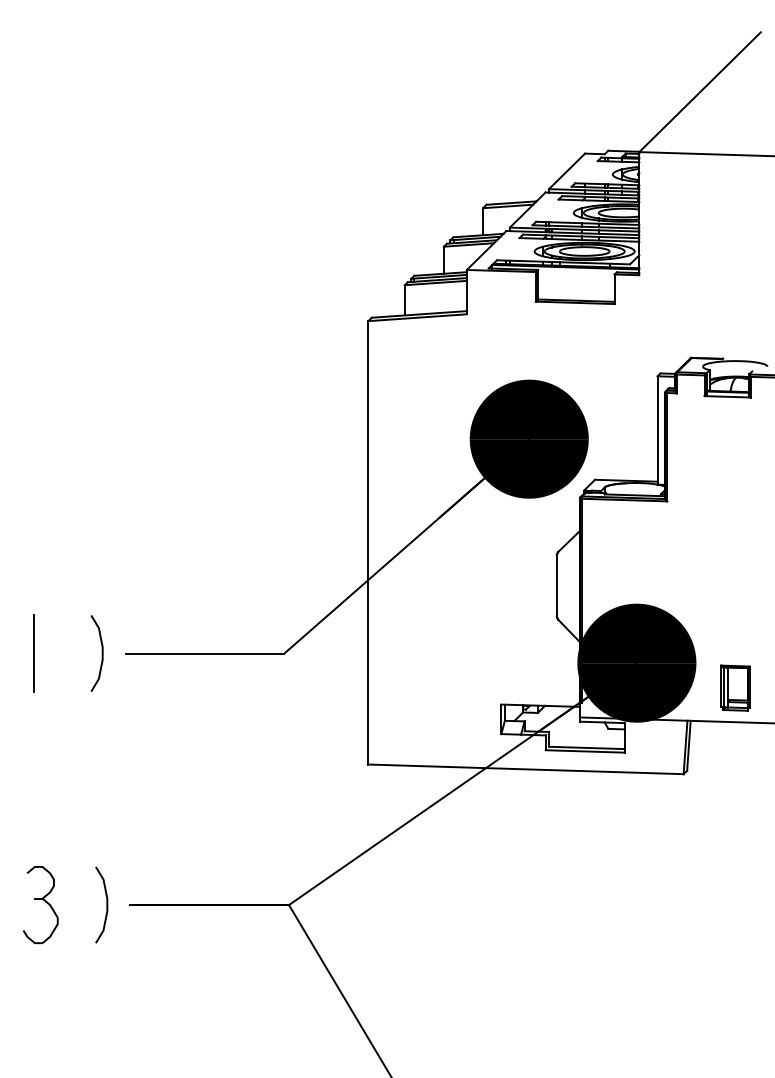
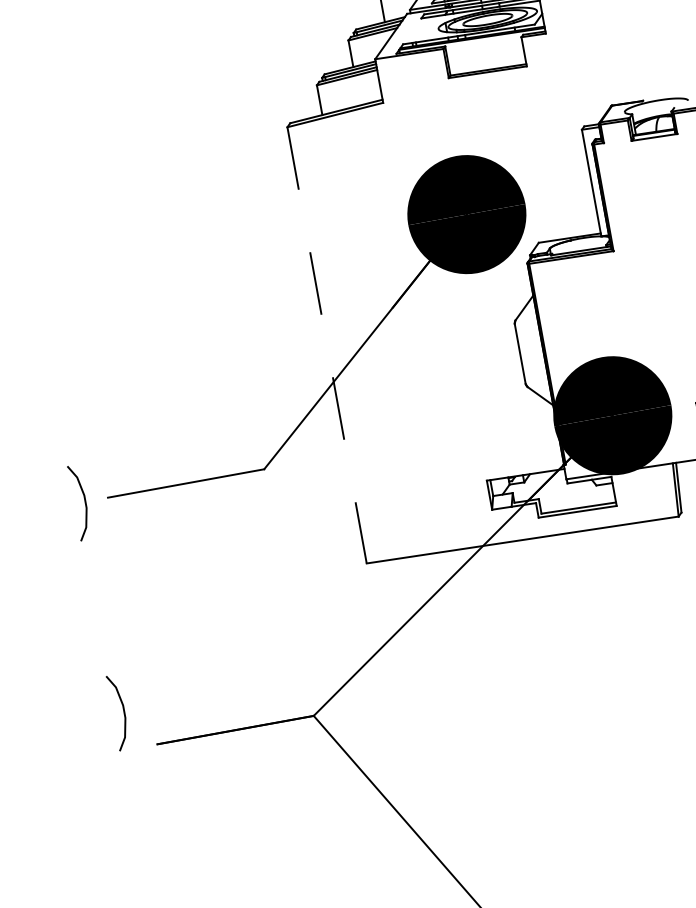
line: (368, 542) -> (327, 344), solid -> dashed
line: (34, 653) -> (18, 513), removed
curve: (106, 904) -> (123, 711), moved
part: (40, 905) -> (69, 760), removed

